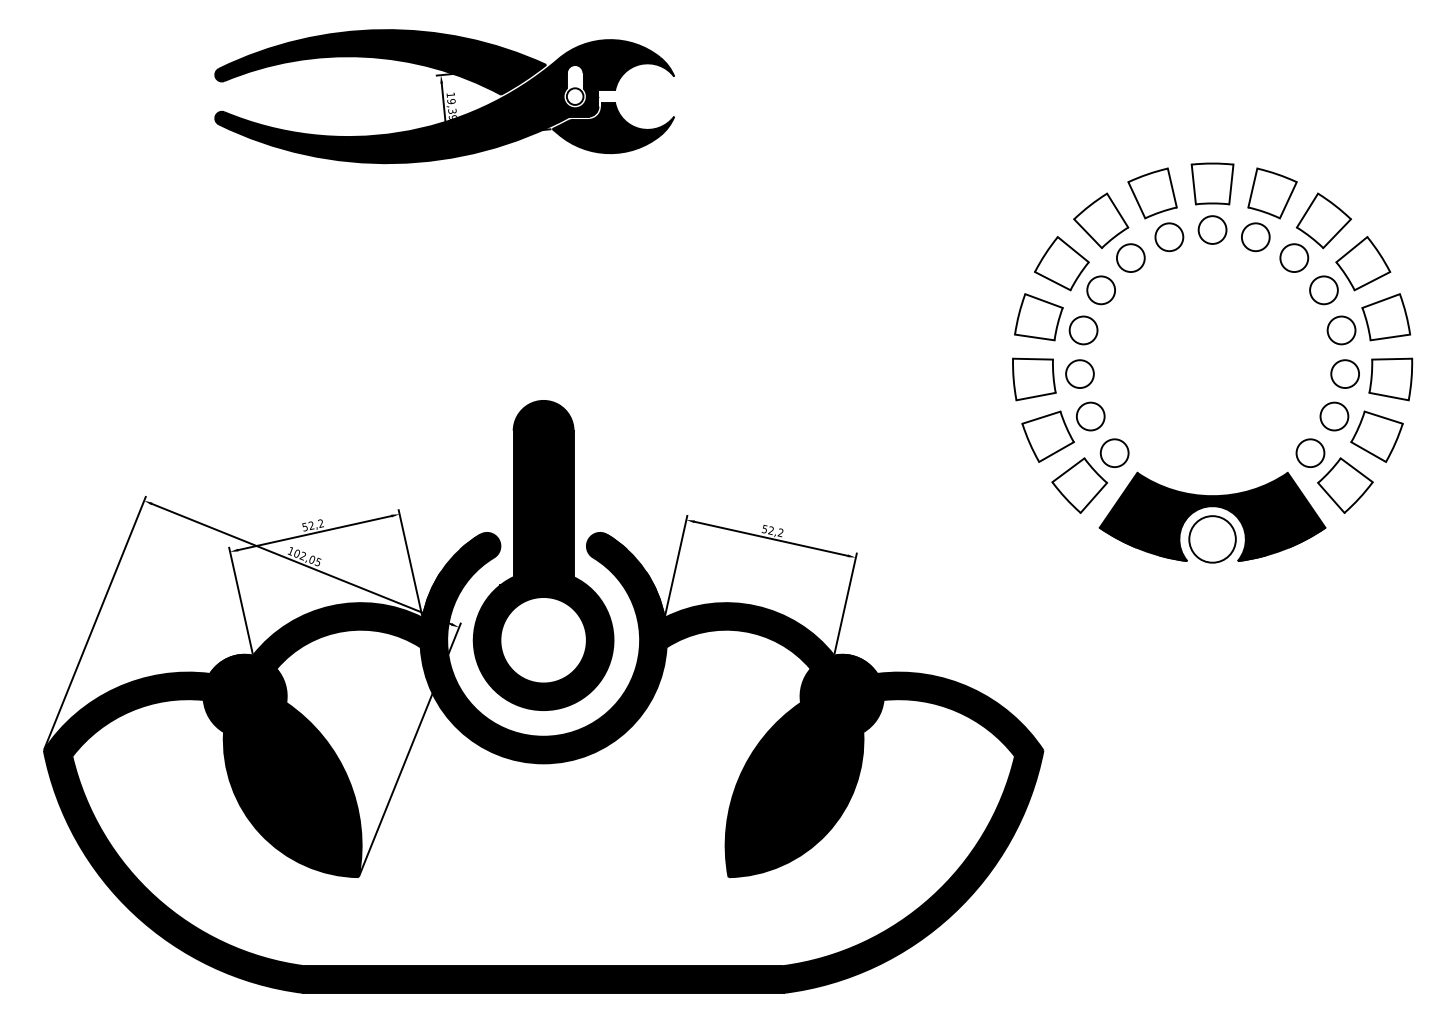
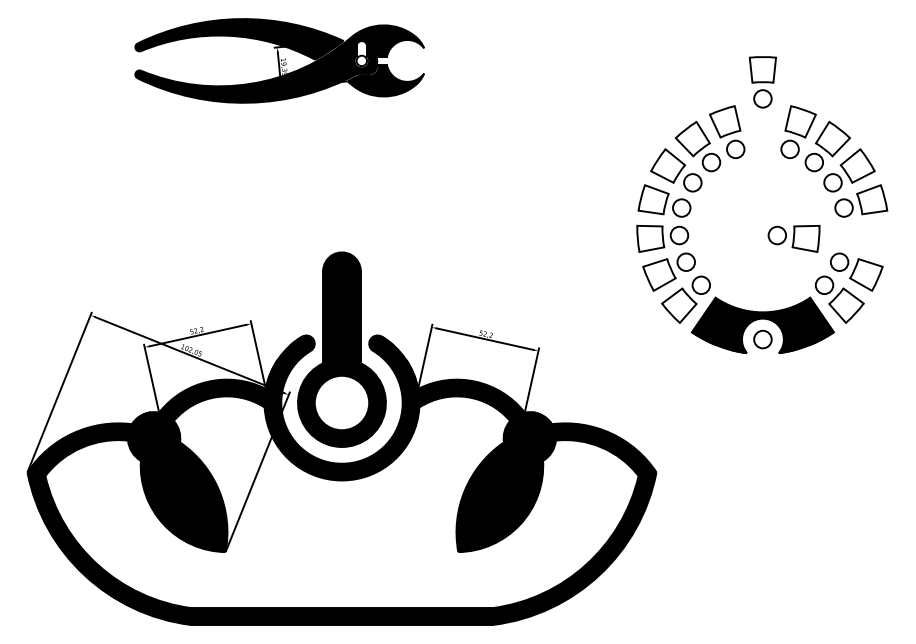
part: (1211, 203) -> (762, 82), moved
part: (1370, 378) -> (793, 238), moved
circle: (1211, 539) -> (762, 339), size x0.6

